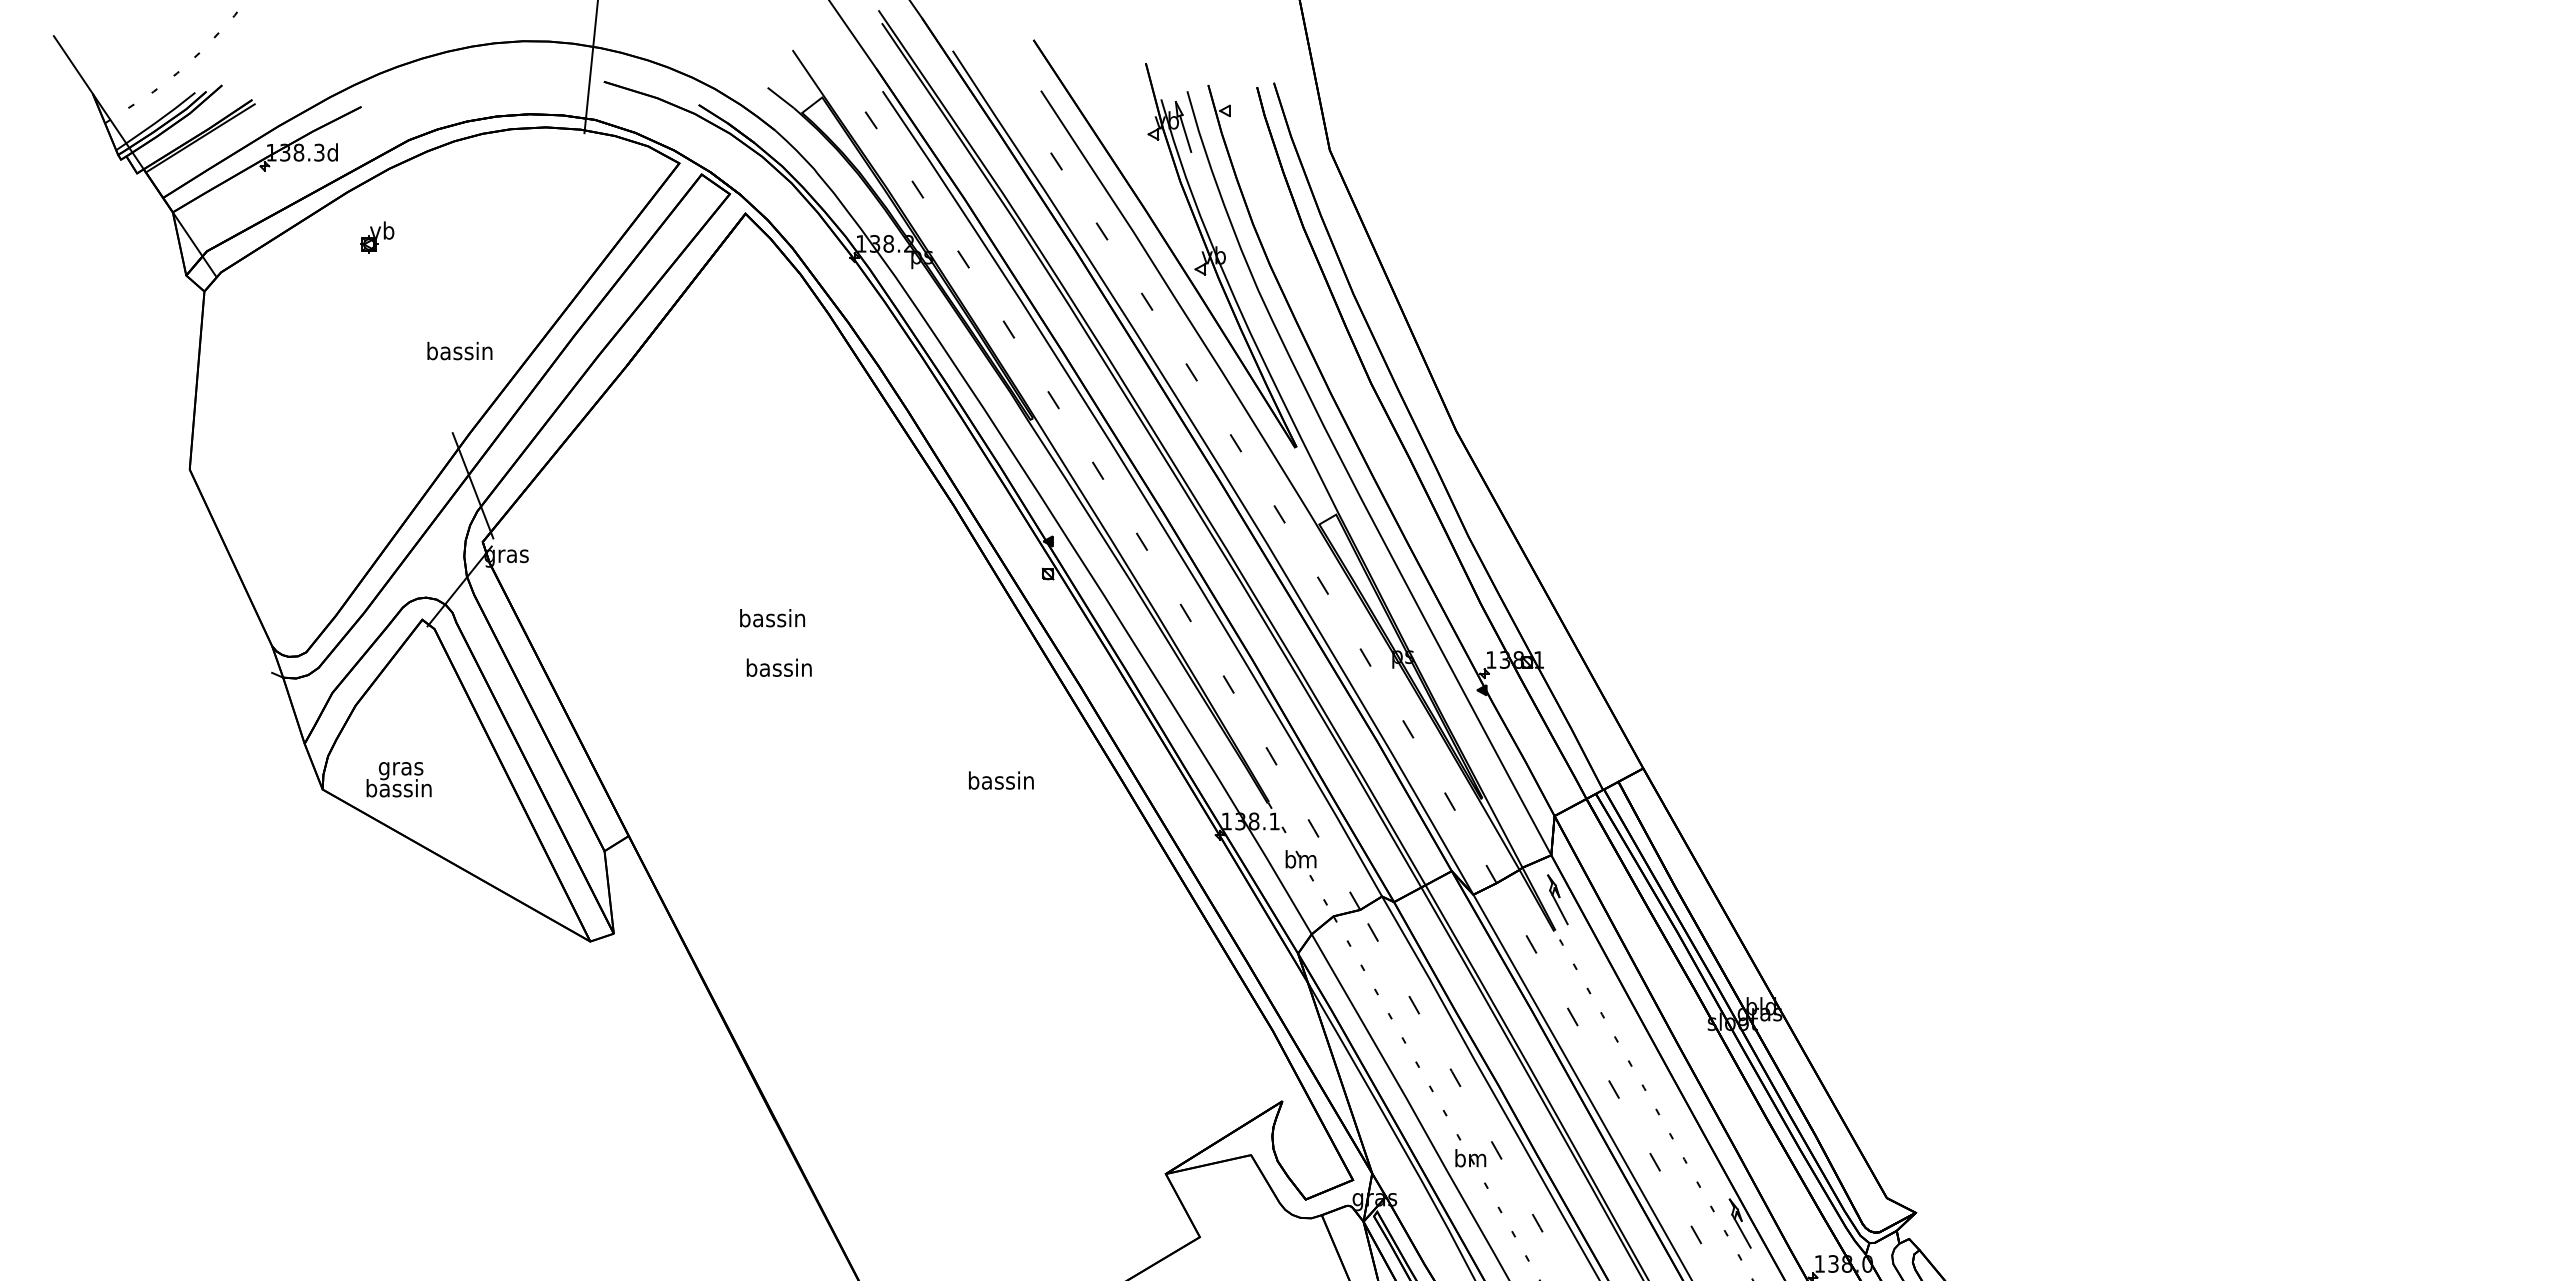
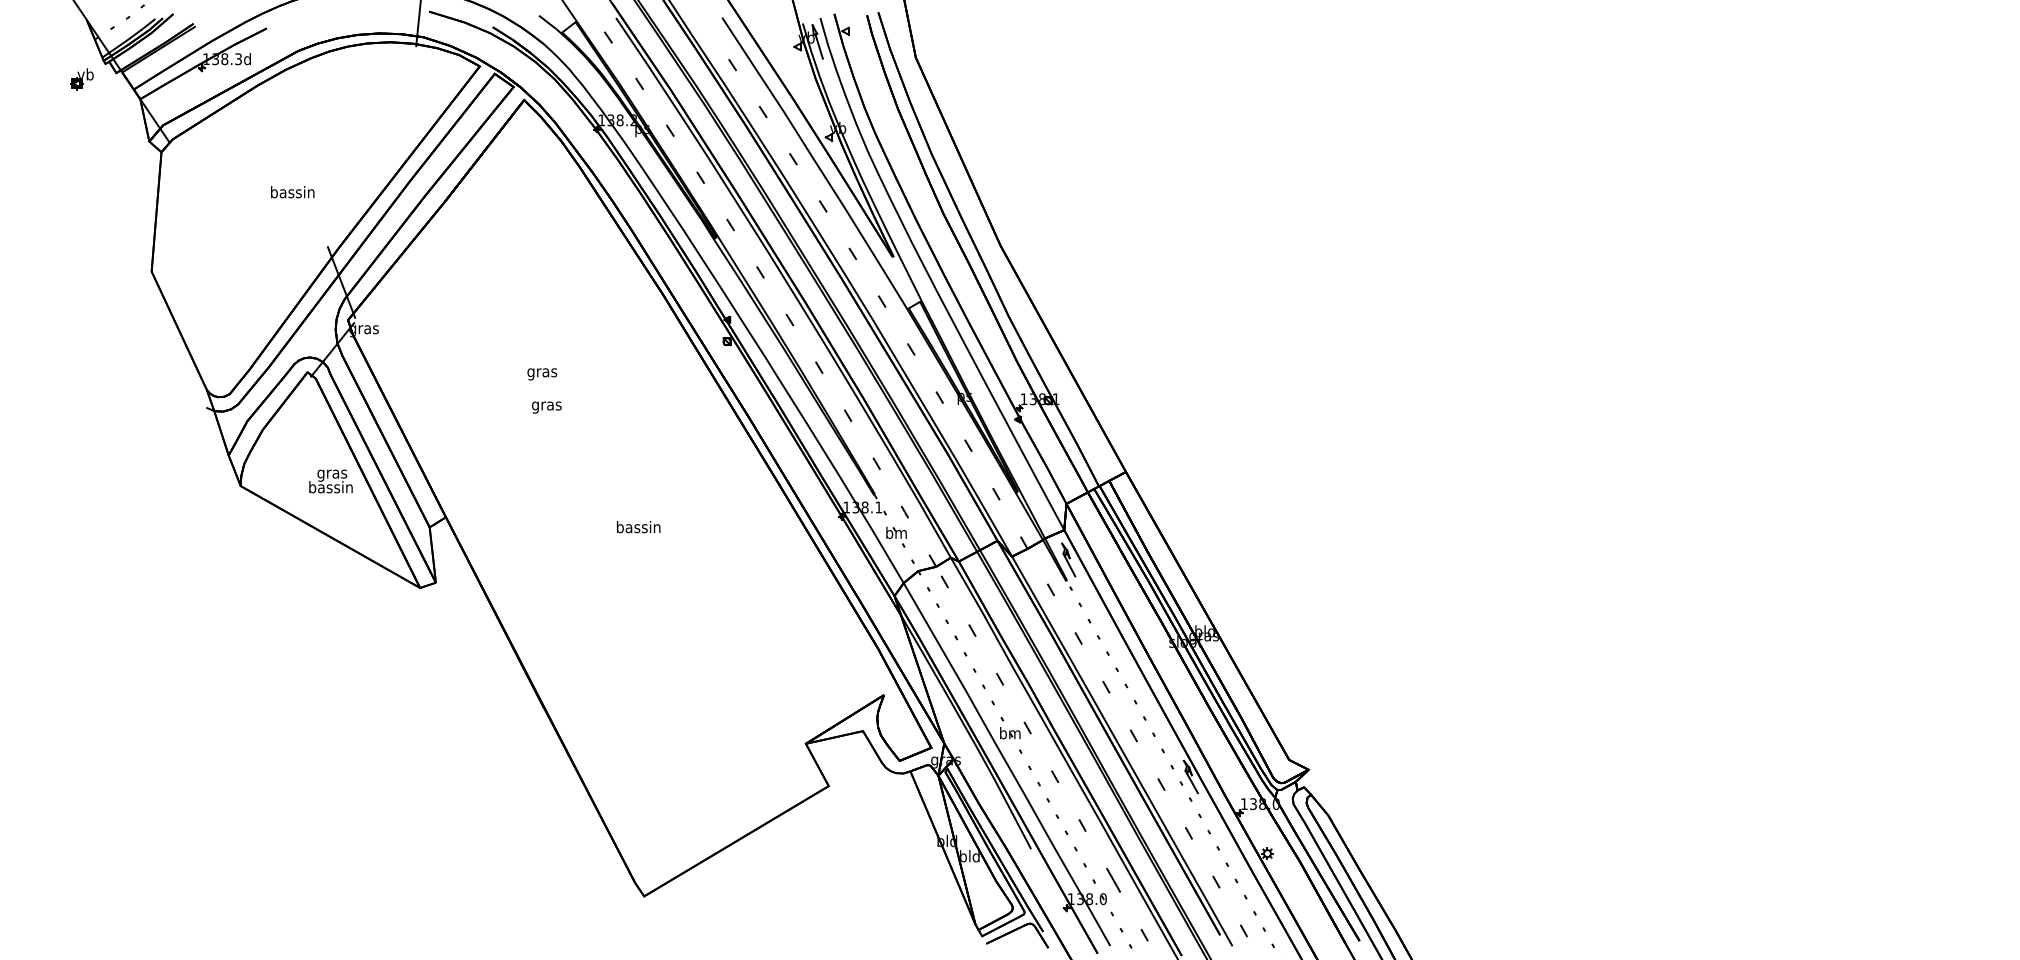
part: (376, 238) -> (81, 79), moved
text: (459, 351) -> (292, 192), moved
text: (772, 620) -> (542, 372), bassin -> gras
text: (778, 669) -> (546, 405), bassin -> gras
text: (398, 779) -> (330, 481), moved
text: (1001, 781) -> (638, 527), moved

